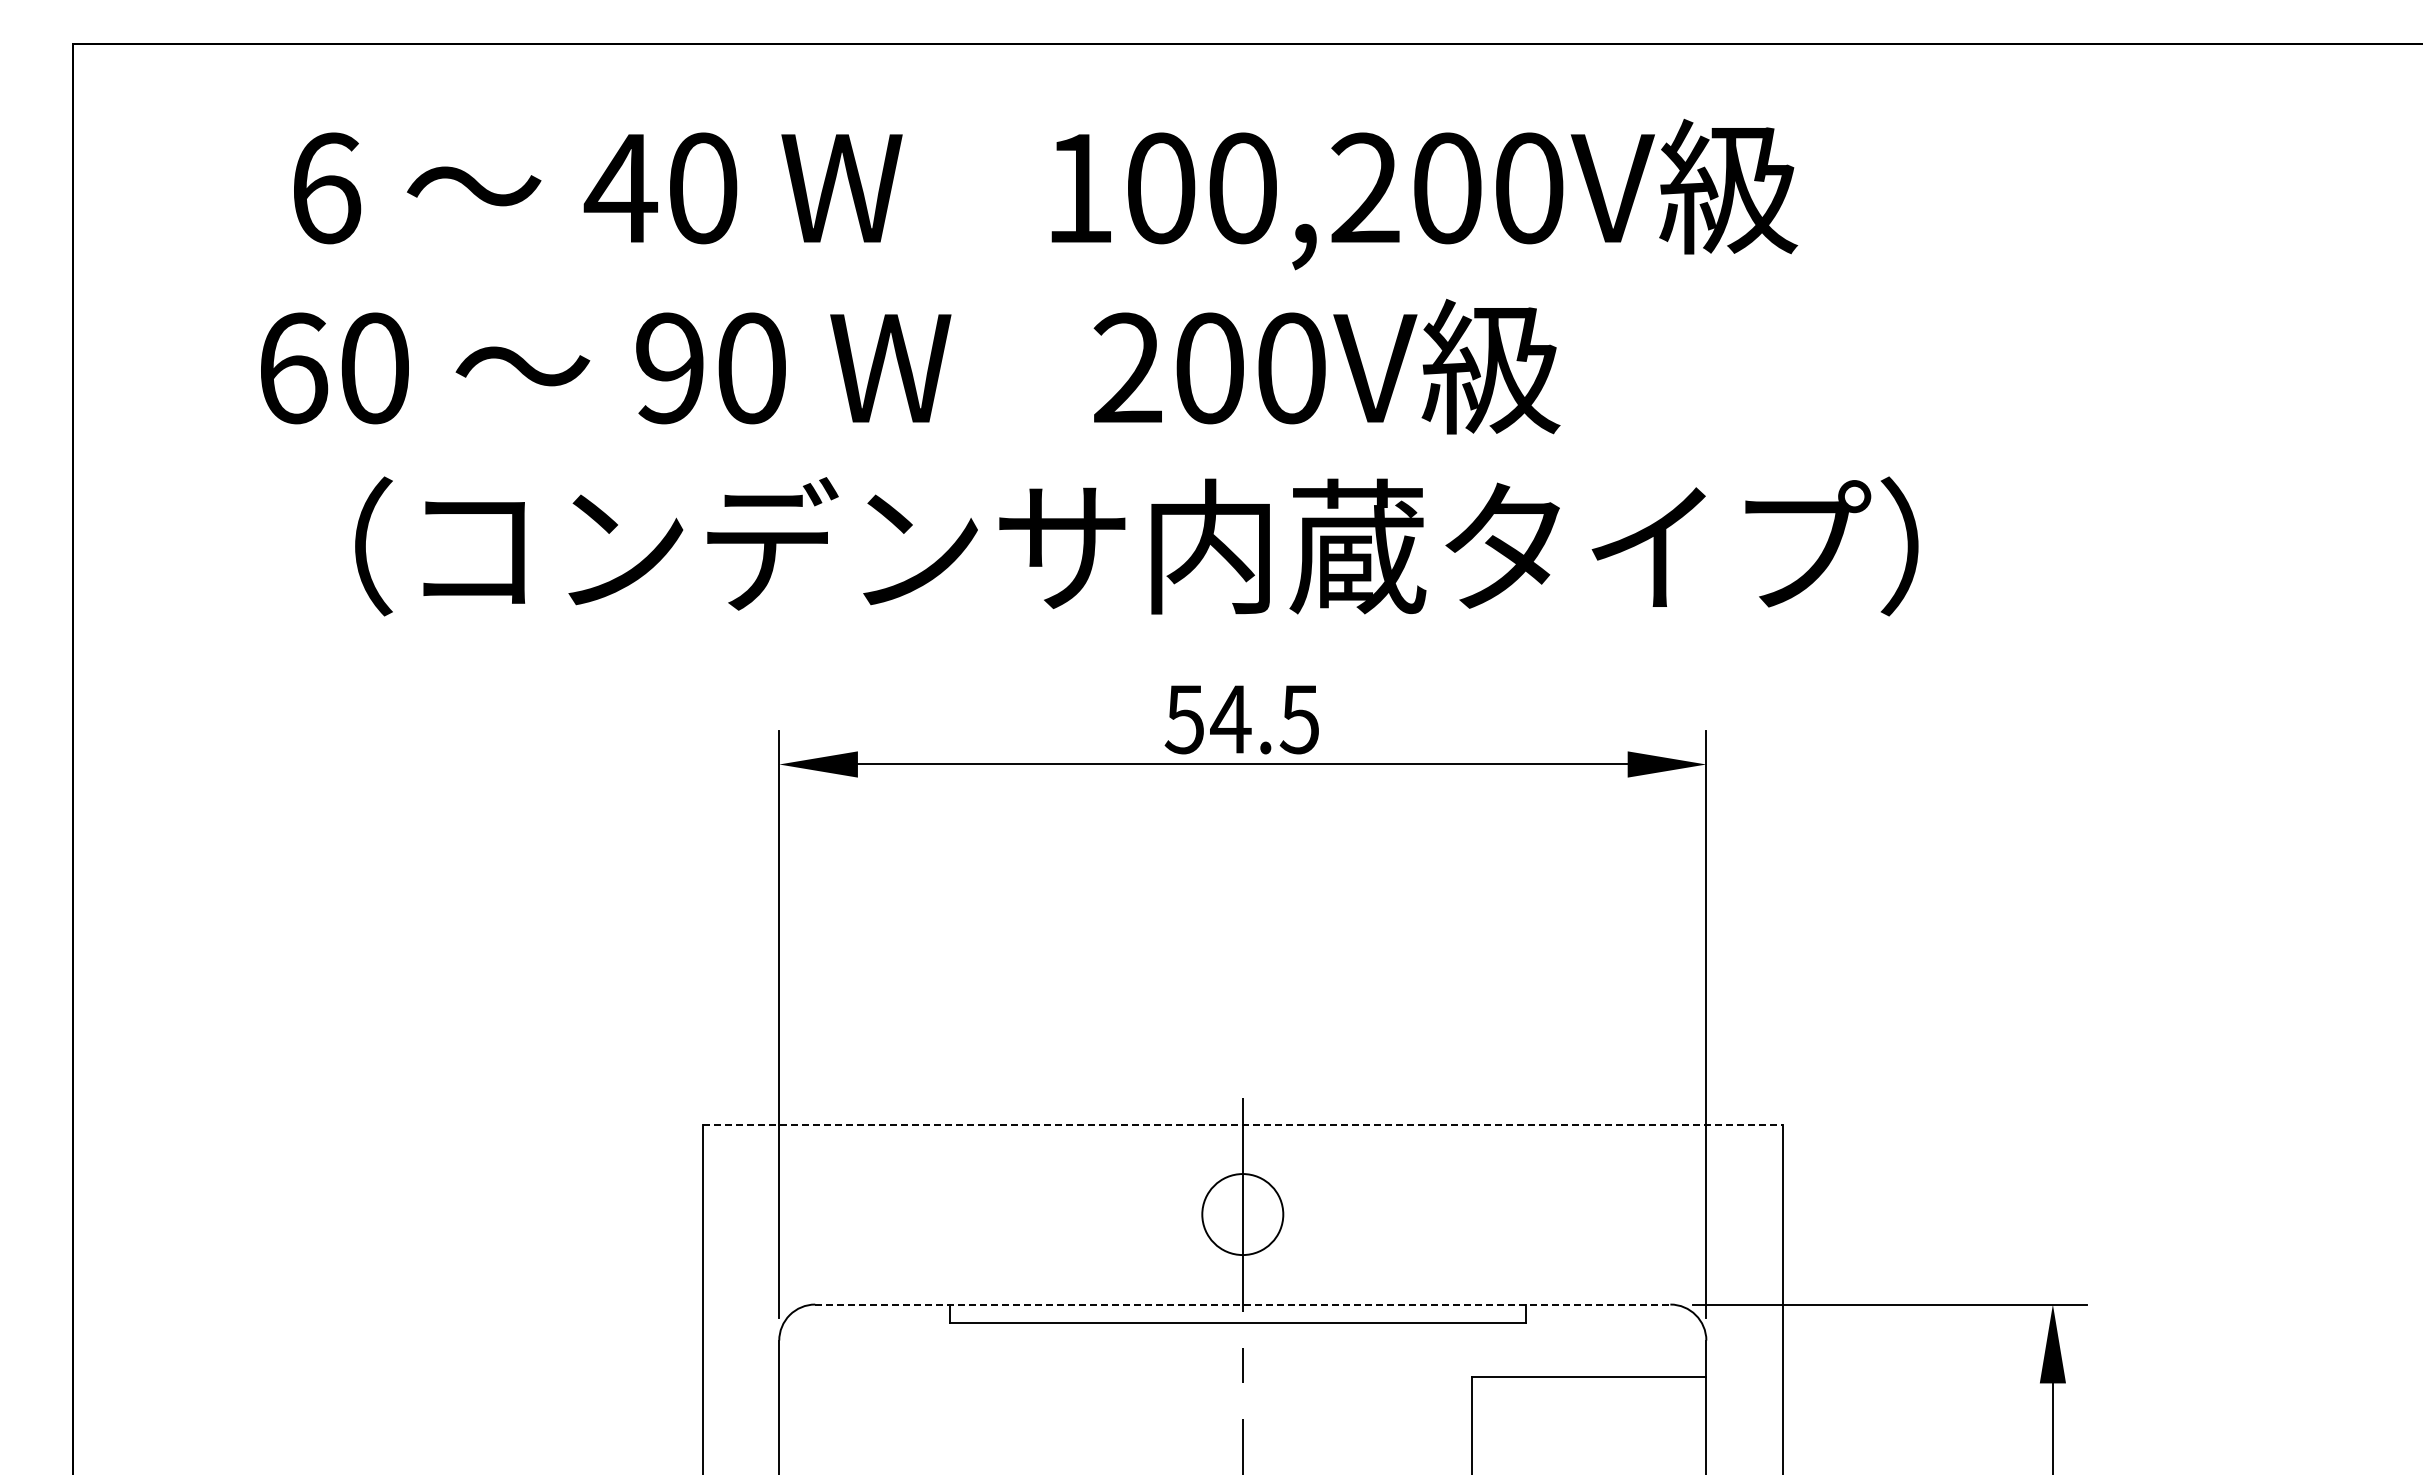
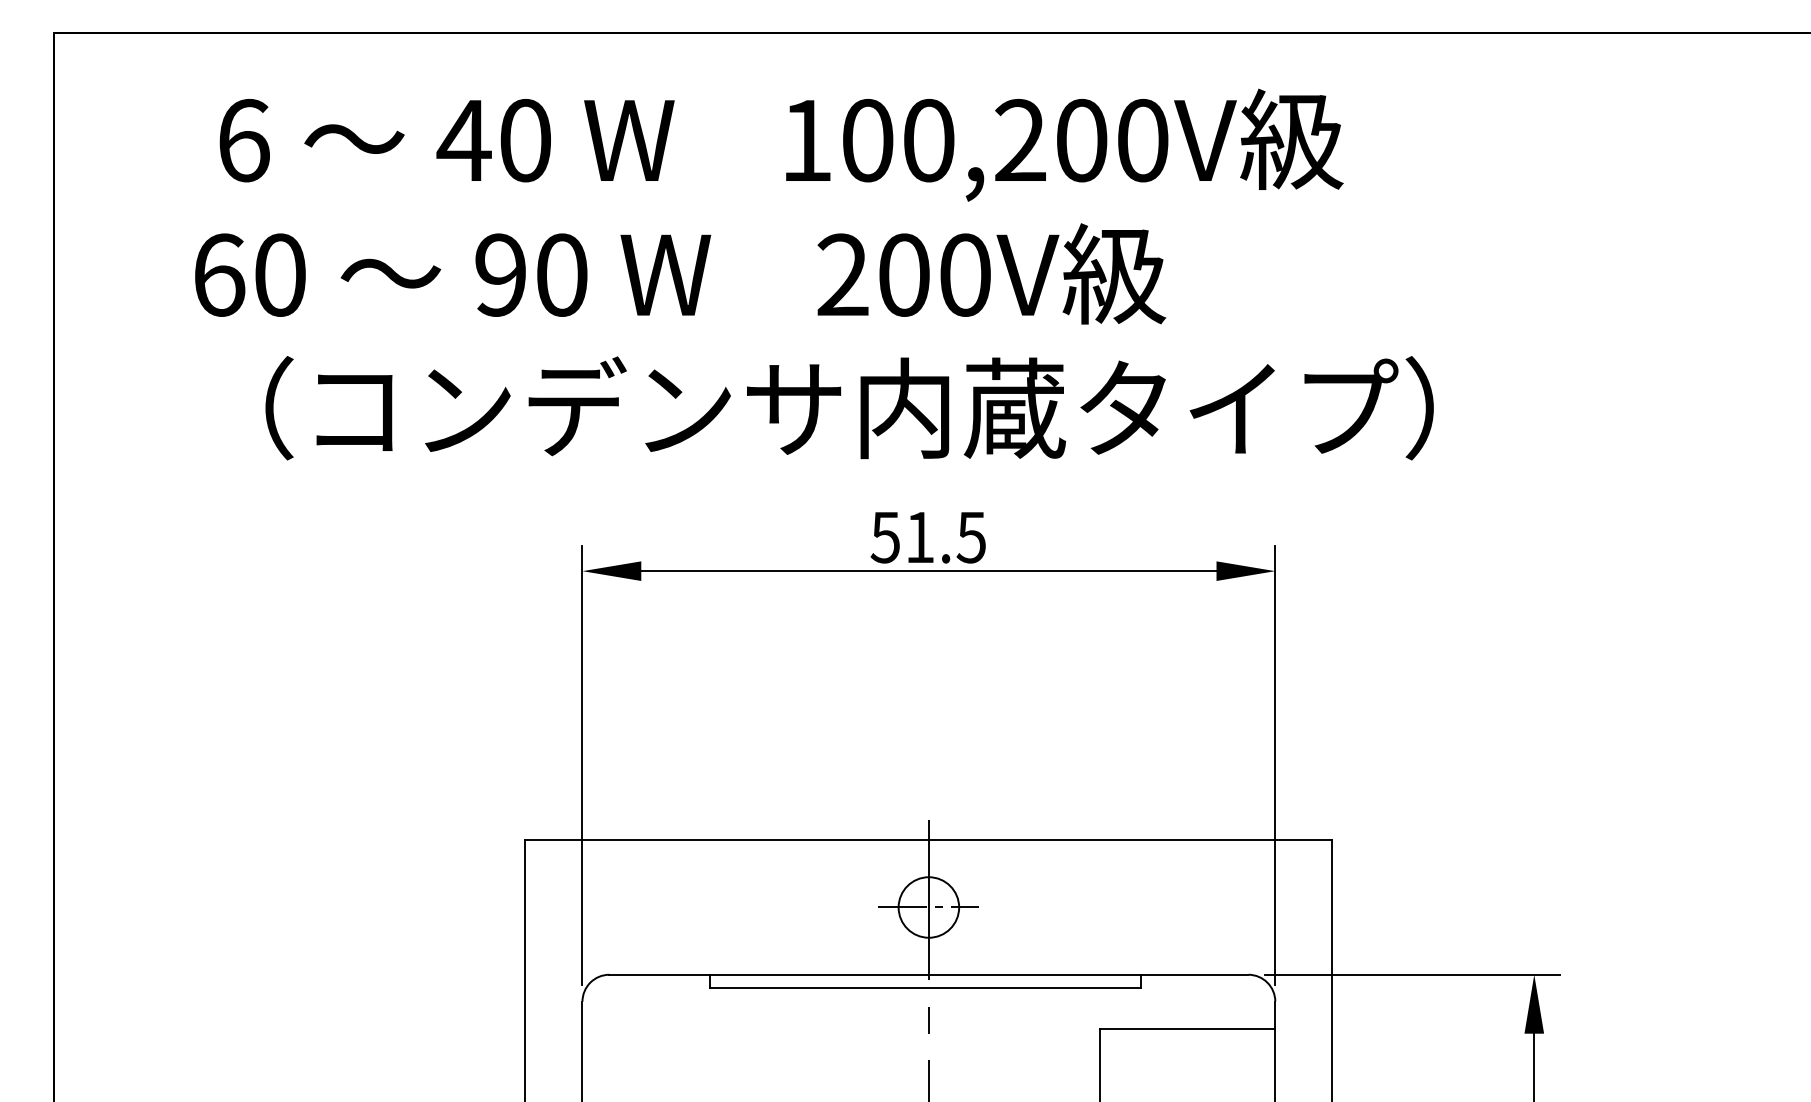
text: (1230, 719) -> (919, 537), 54.5 -> 51.5
line: (1243, 1124) -> (929, 840), dashed -> solid
line: (1242, 1214) -> (928, 907), added
line: (1242, 1304) -> (928, 974), dashed -> solid

